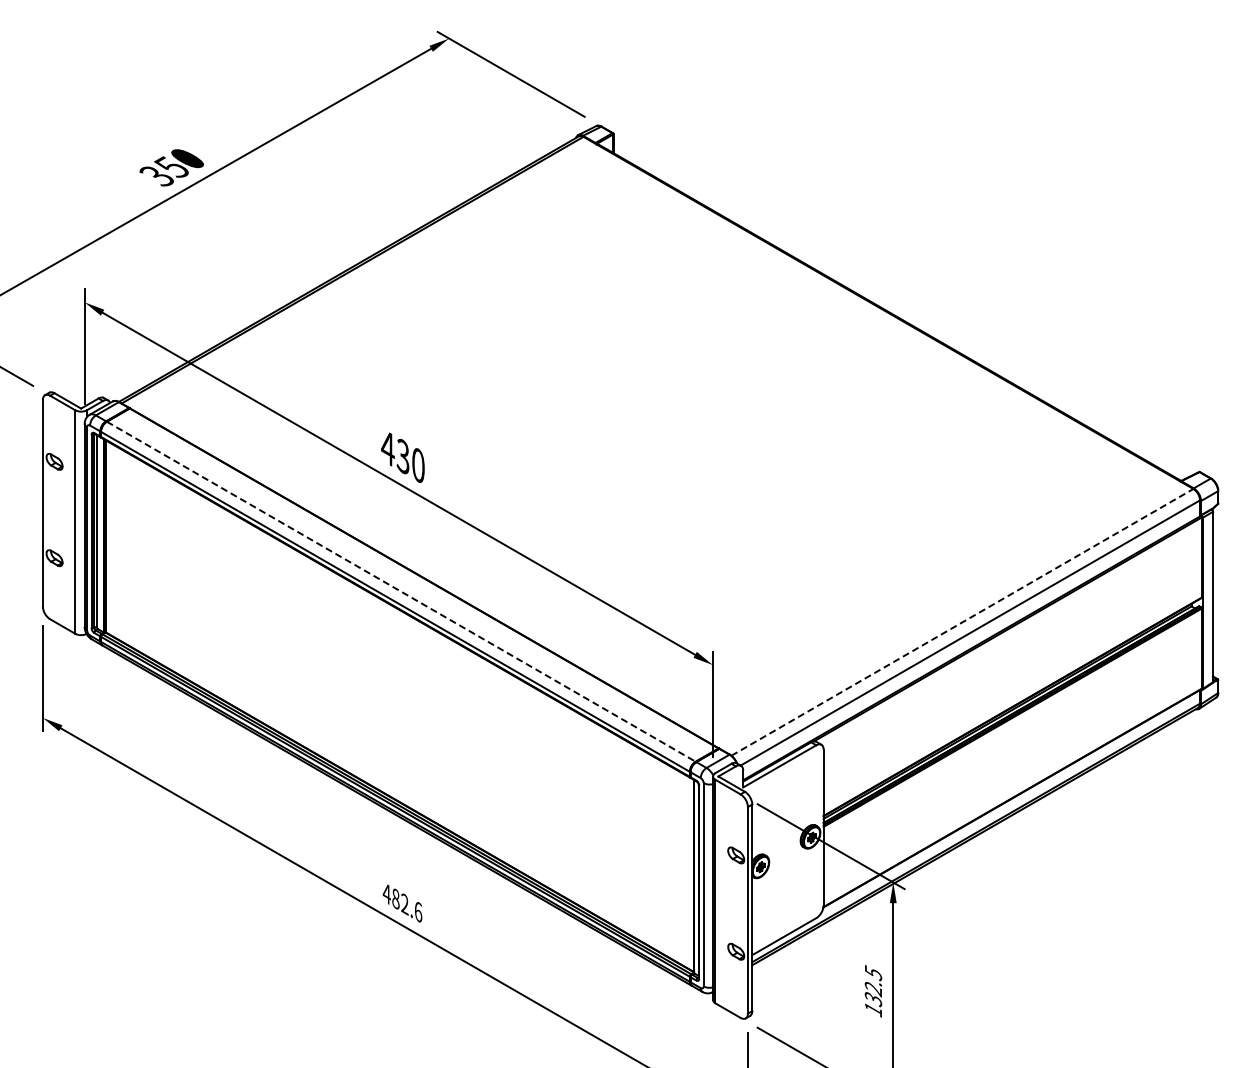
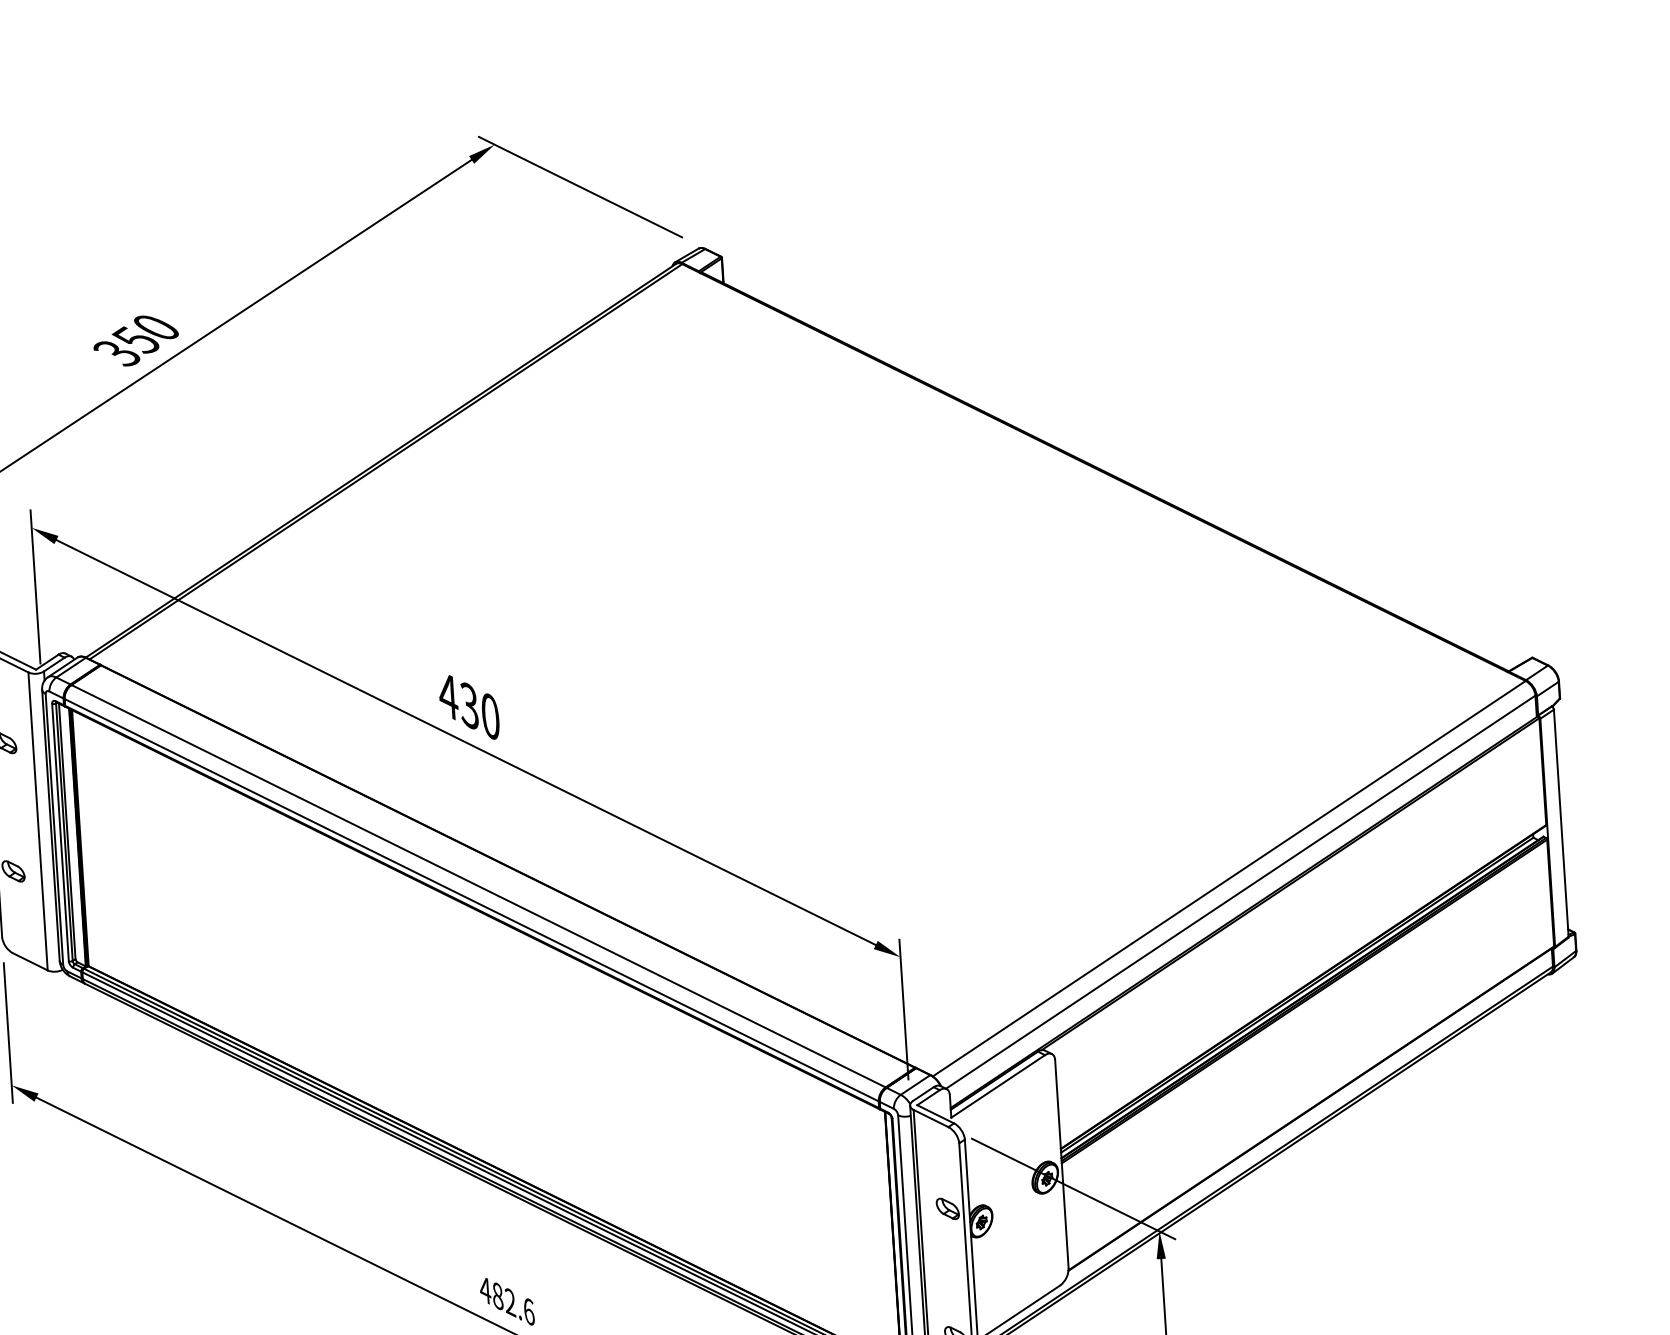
line: (401, 591) -> (478, 885), dashed -> solid
line: (962, 622) -> (1229, 878), dashed -> solid

